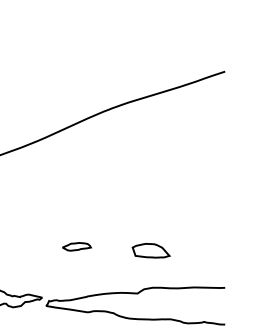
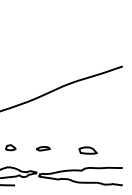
part: (77, 246) -> (43, 148), moved

